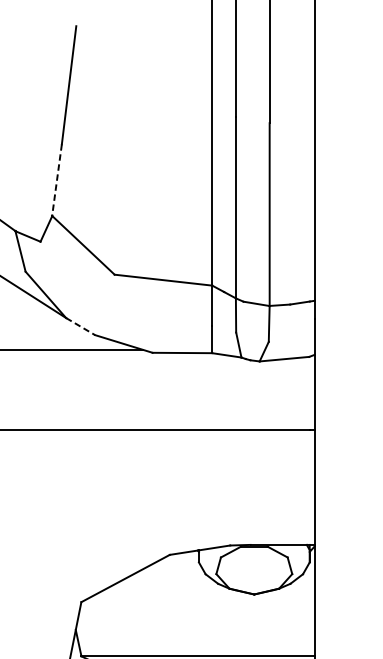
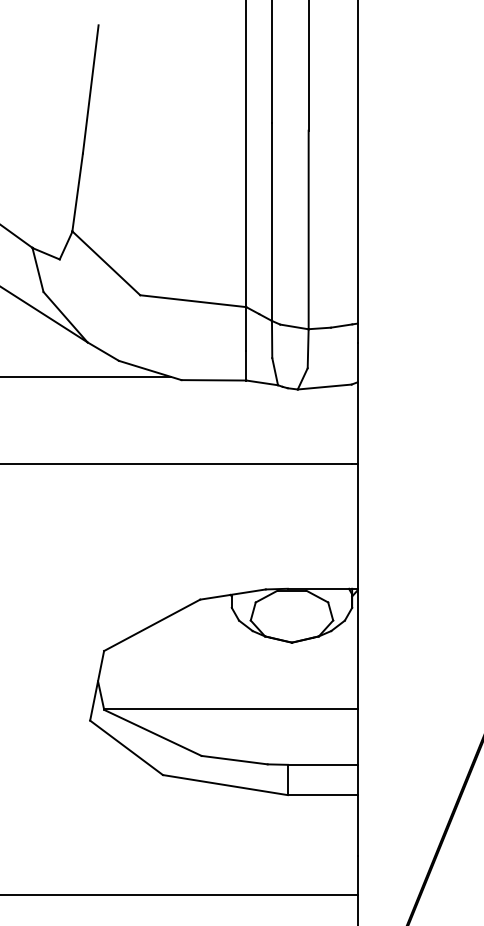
line: (56, 180) -> (77, 192), dashed -> solid
line: (80, 326) -> (103, 351), dashed -> solid

